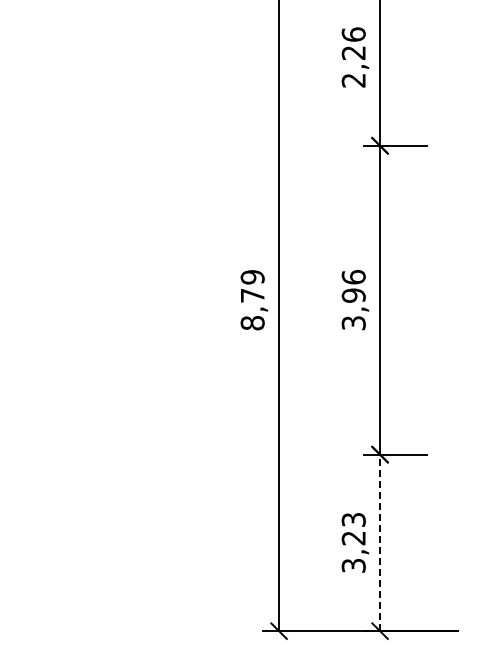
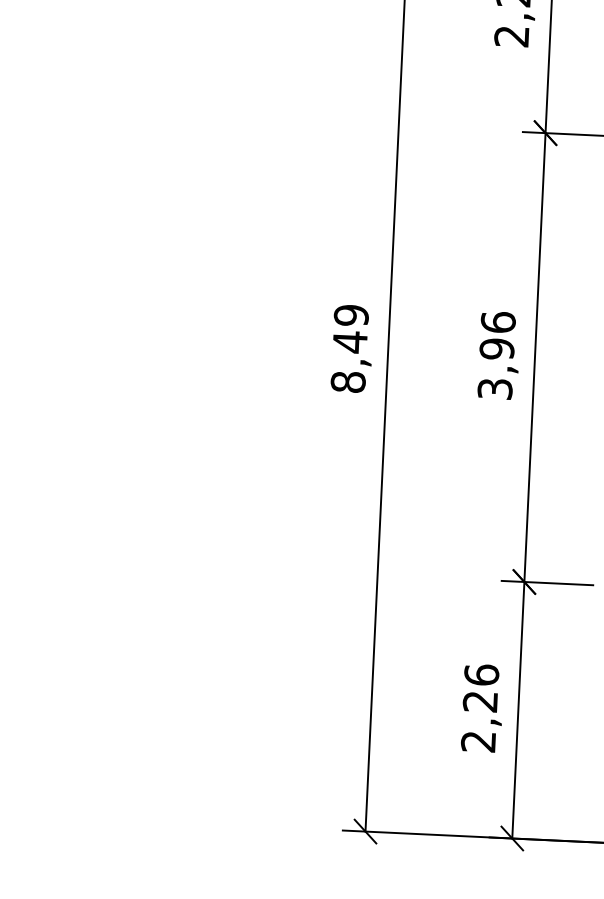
text: (252, 295) -> (349, 341), 8,79 -> 8,49
text: (353, 542) -> (479, 707), 3,23 -> 2,26
line: (380, 542) -> (519, 709), dashed -> solid

